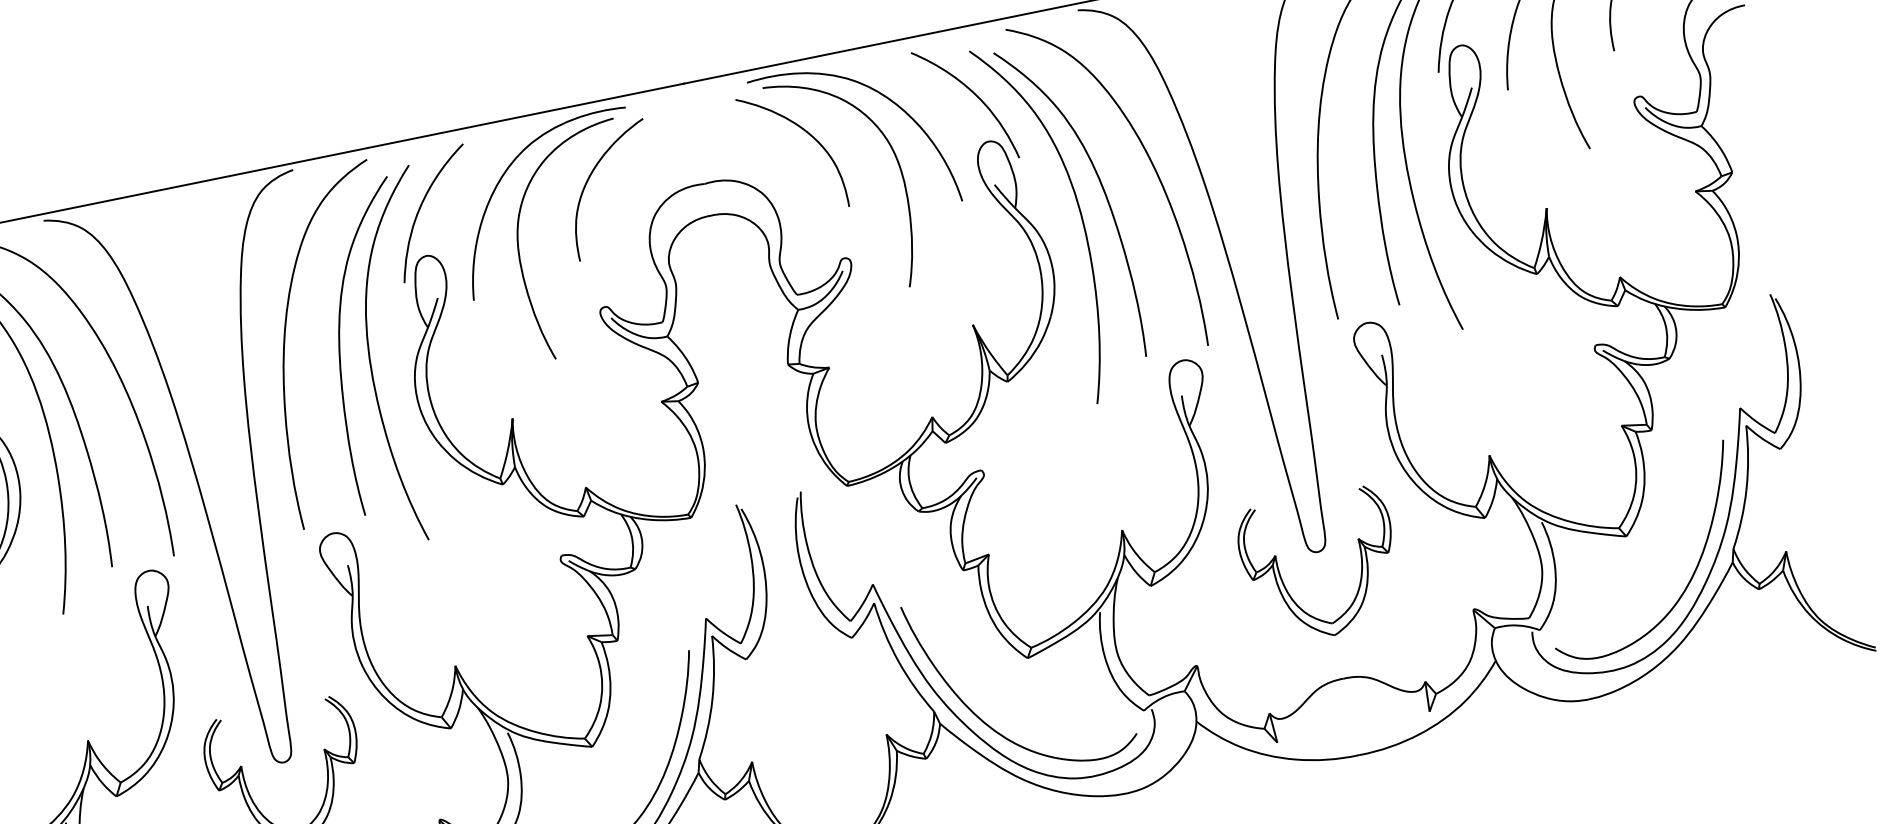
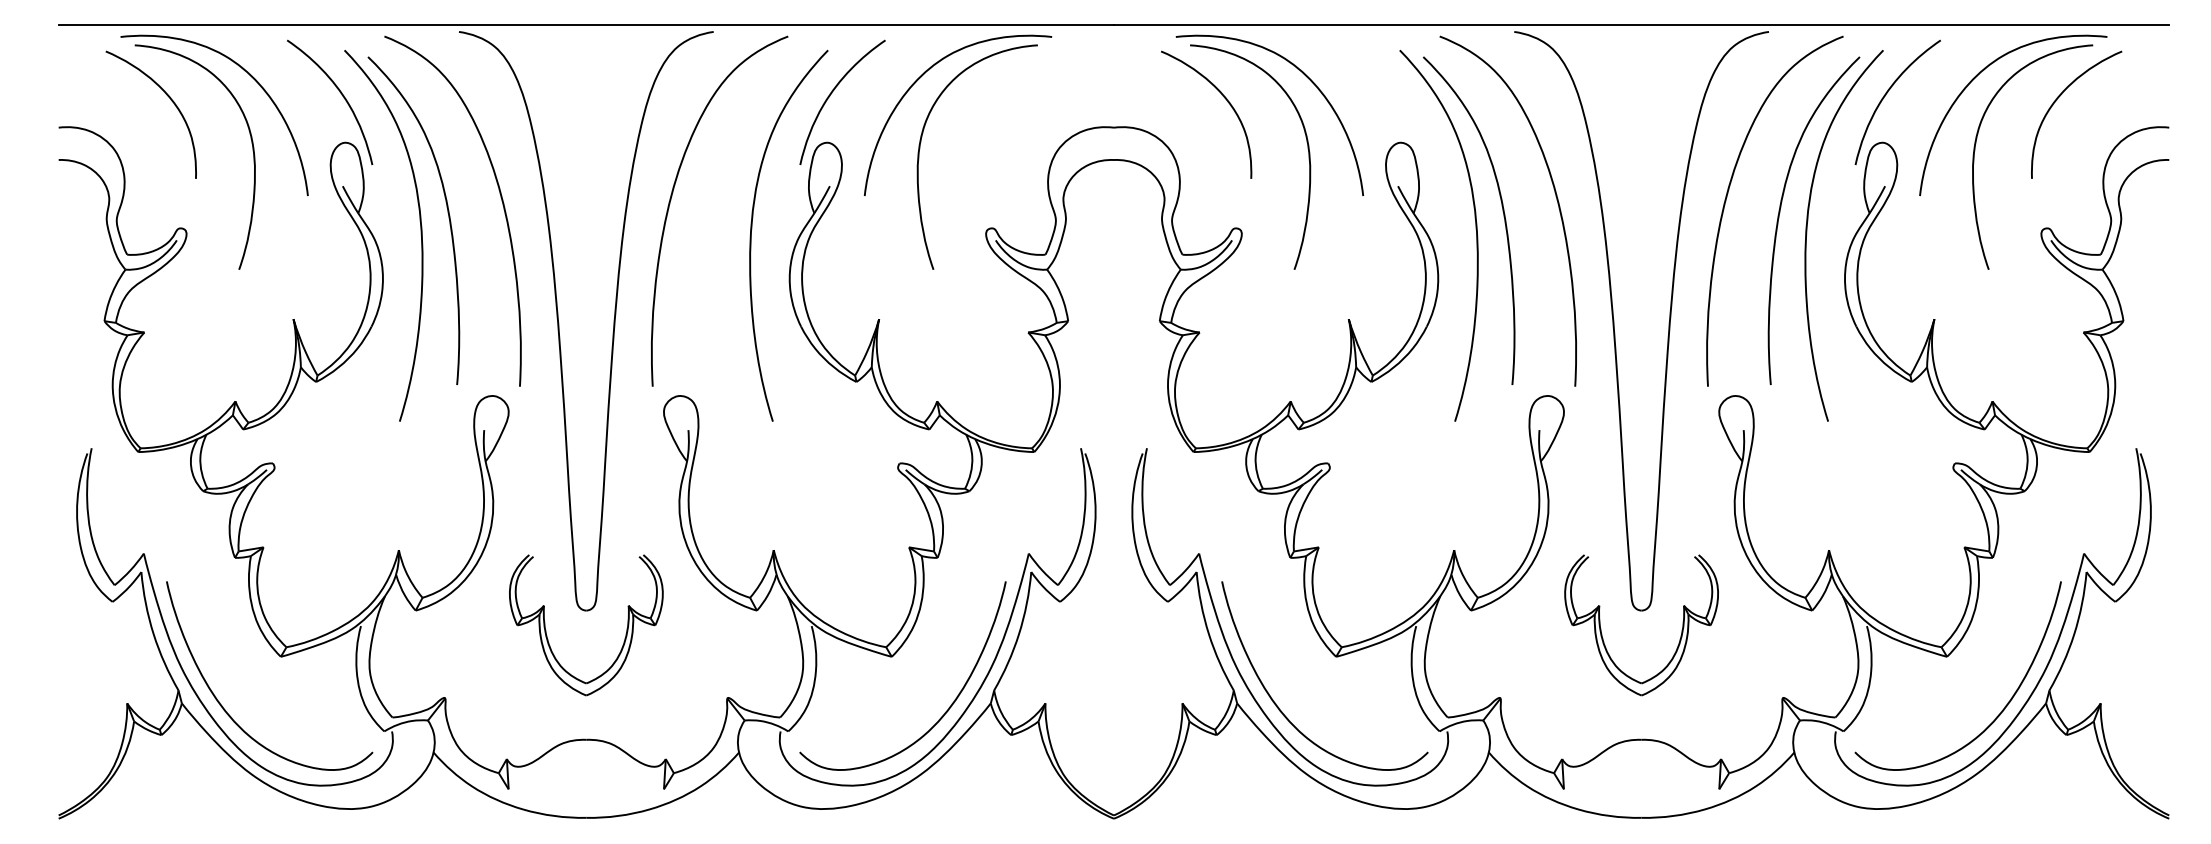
curve: (973, 94) -> (1395, 93), removed
curve: (588, 181) -> (1000, 102), removed
curve: (340, 343) -> (725, 211), removed

